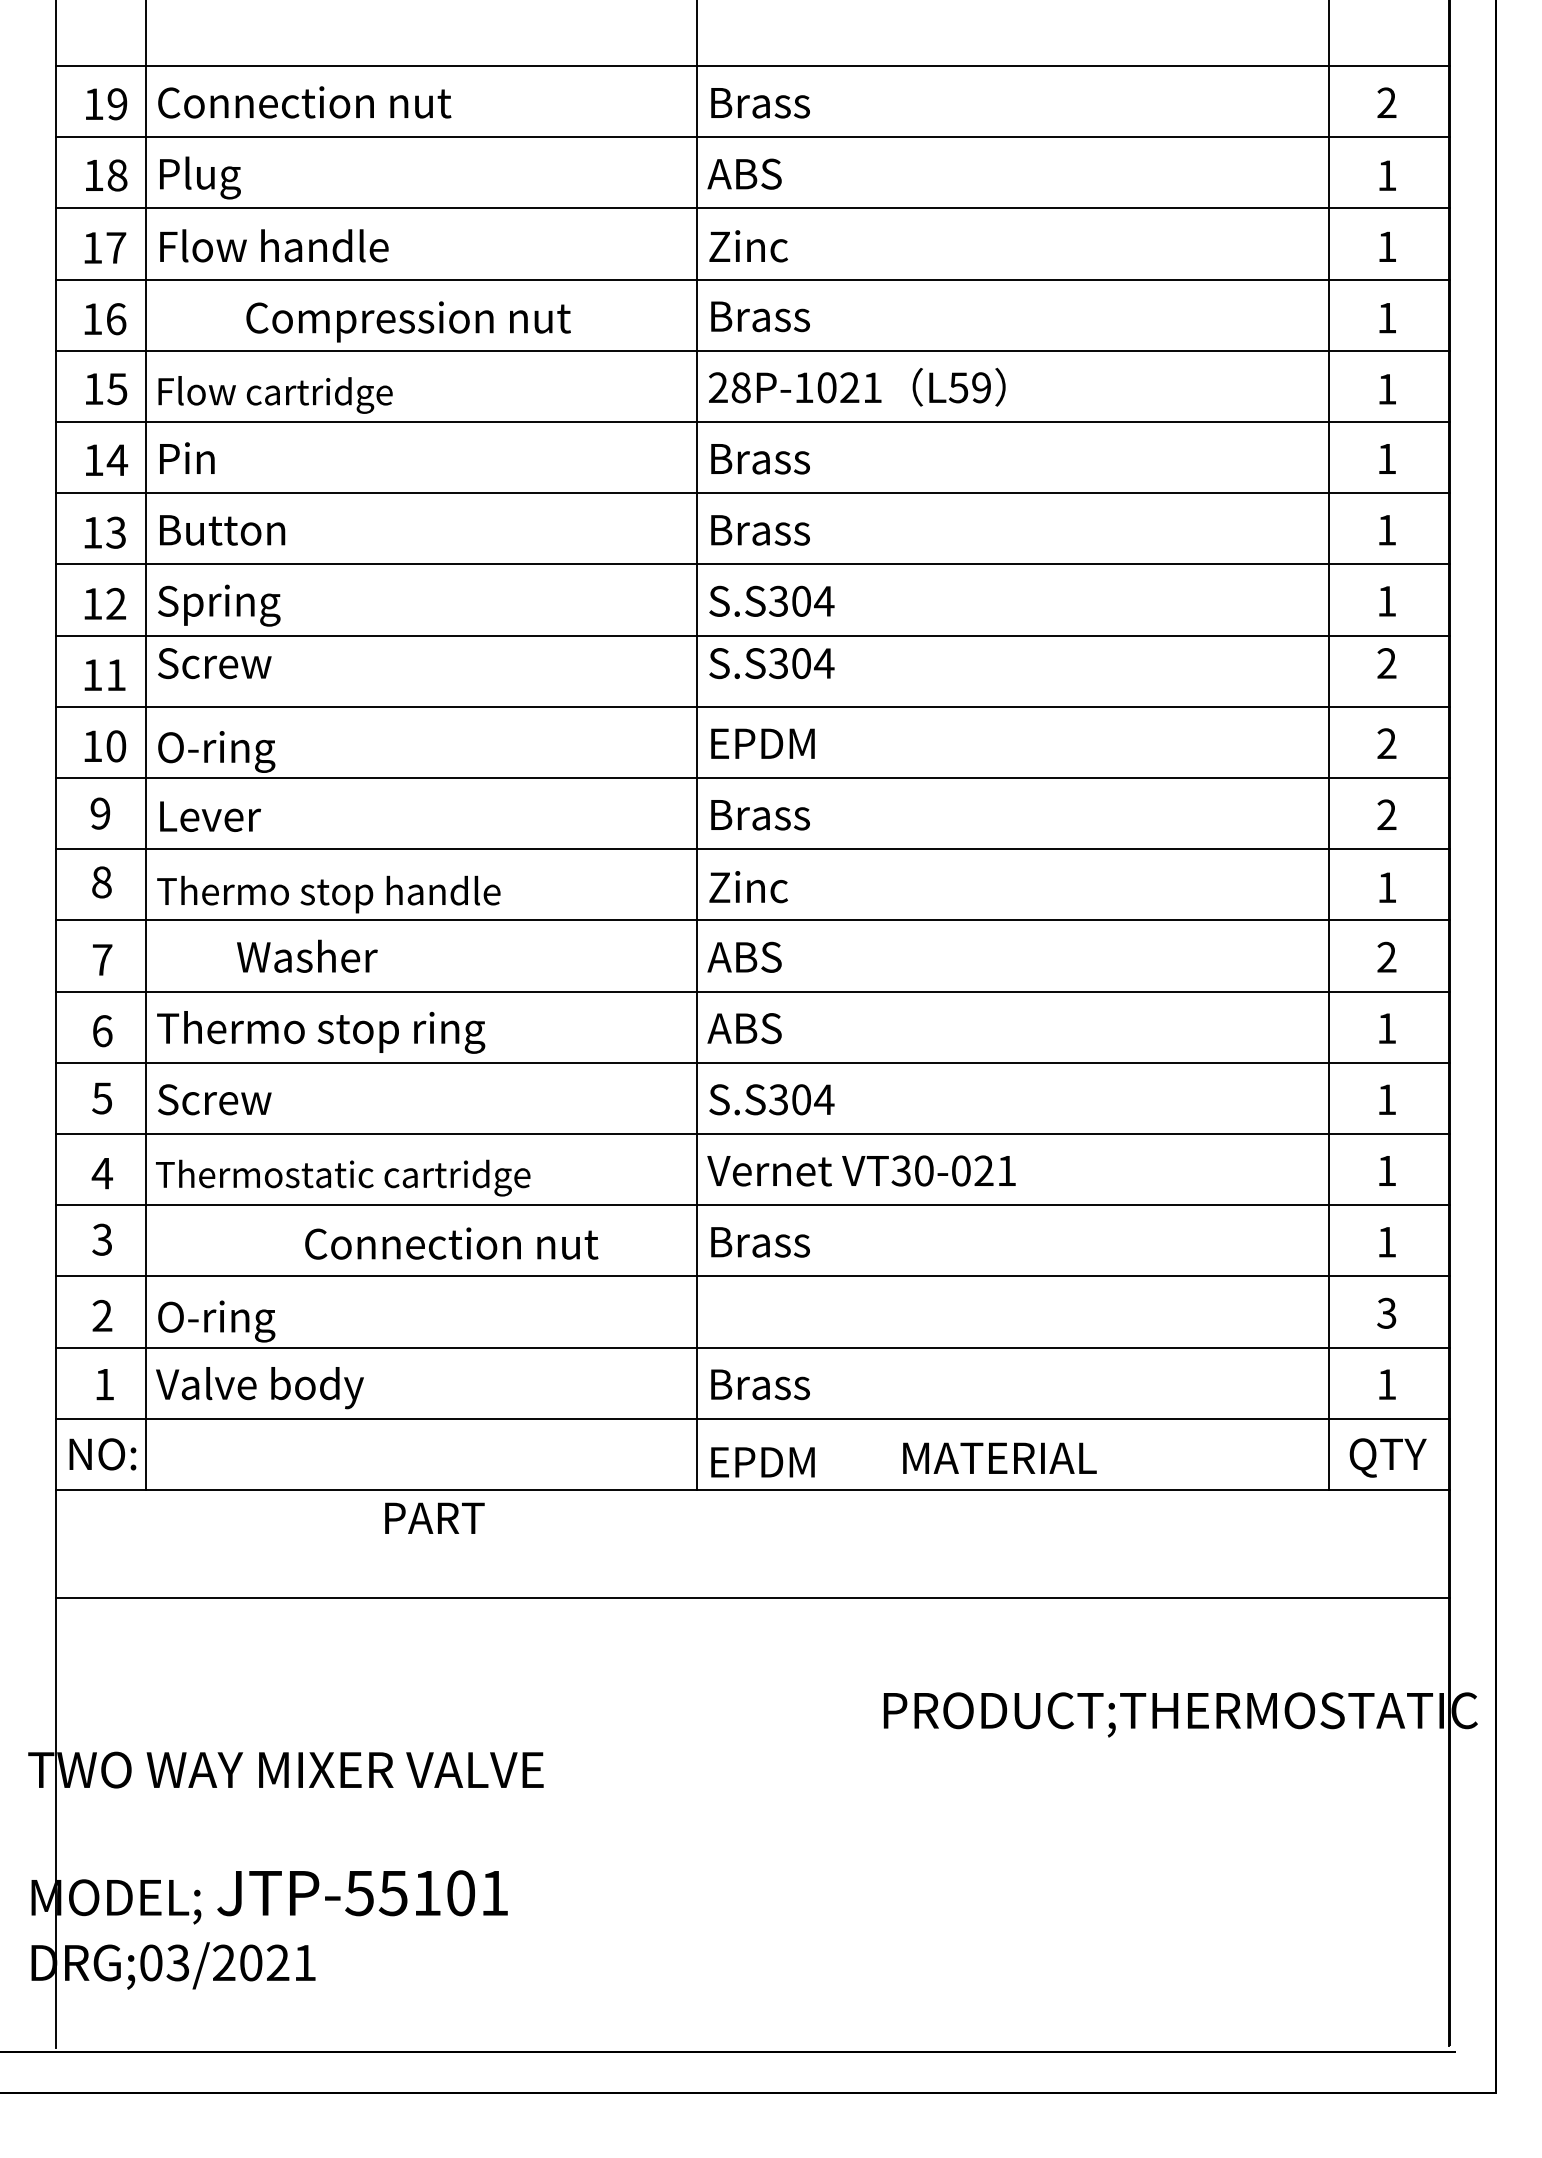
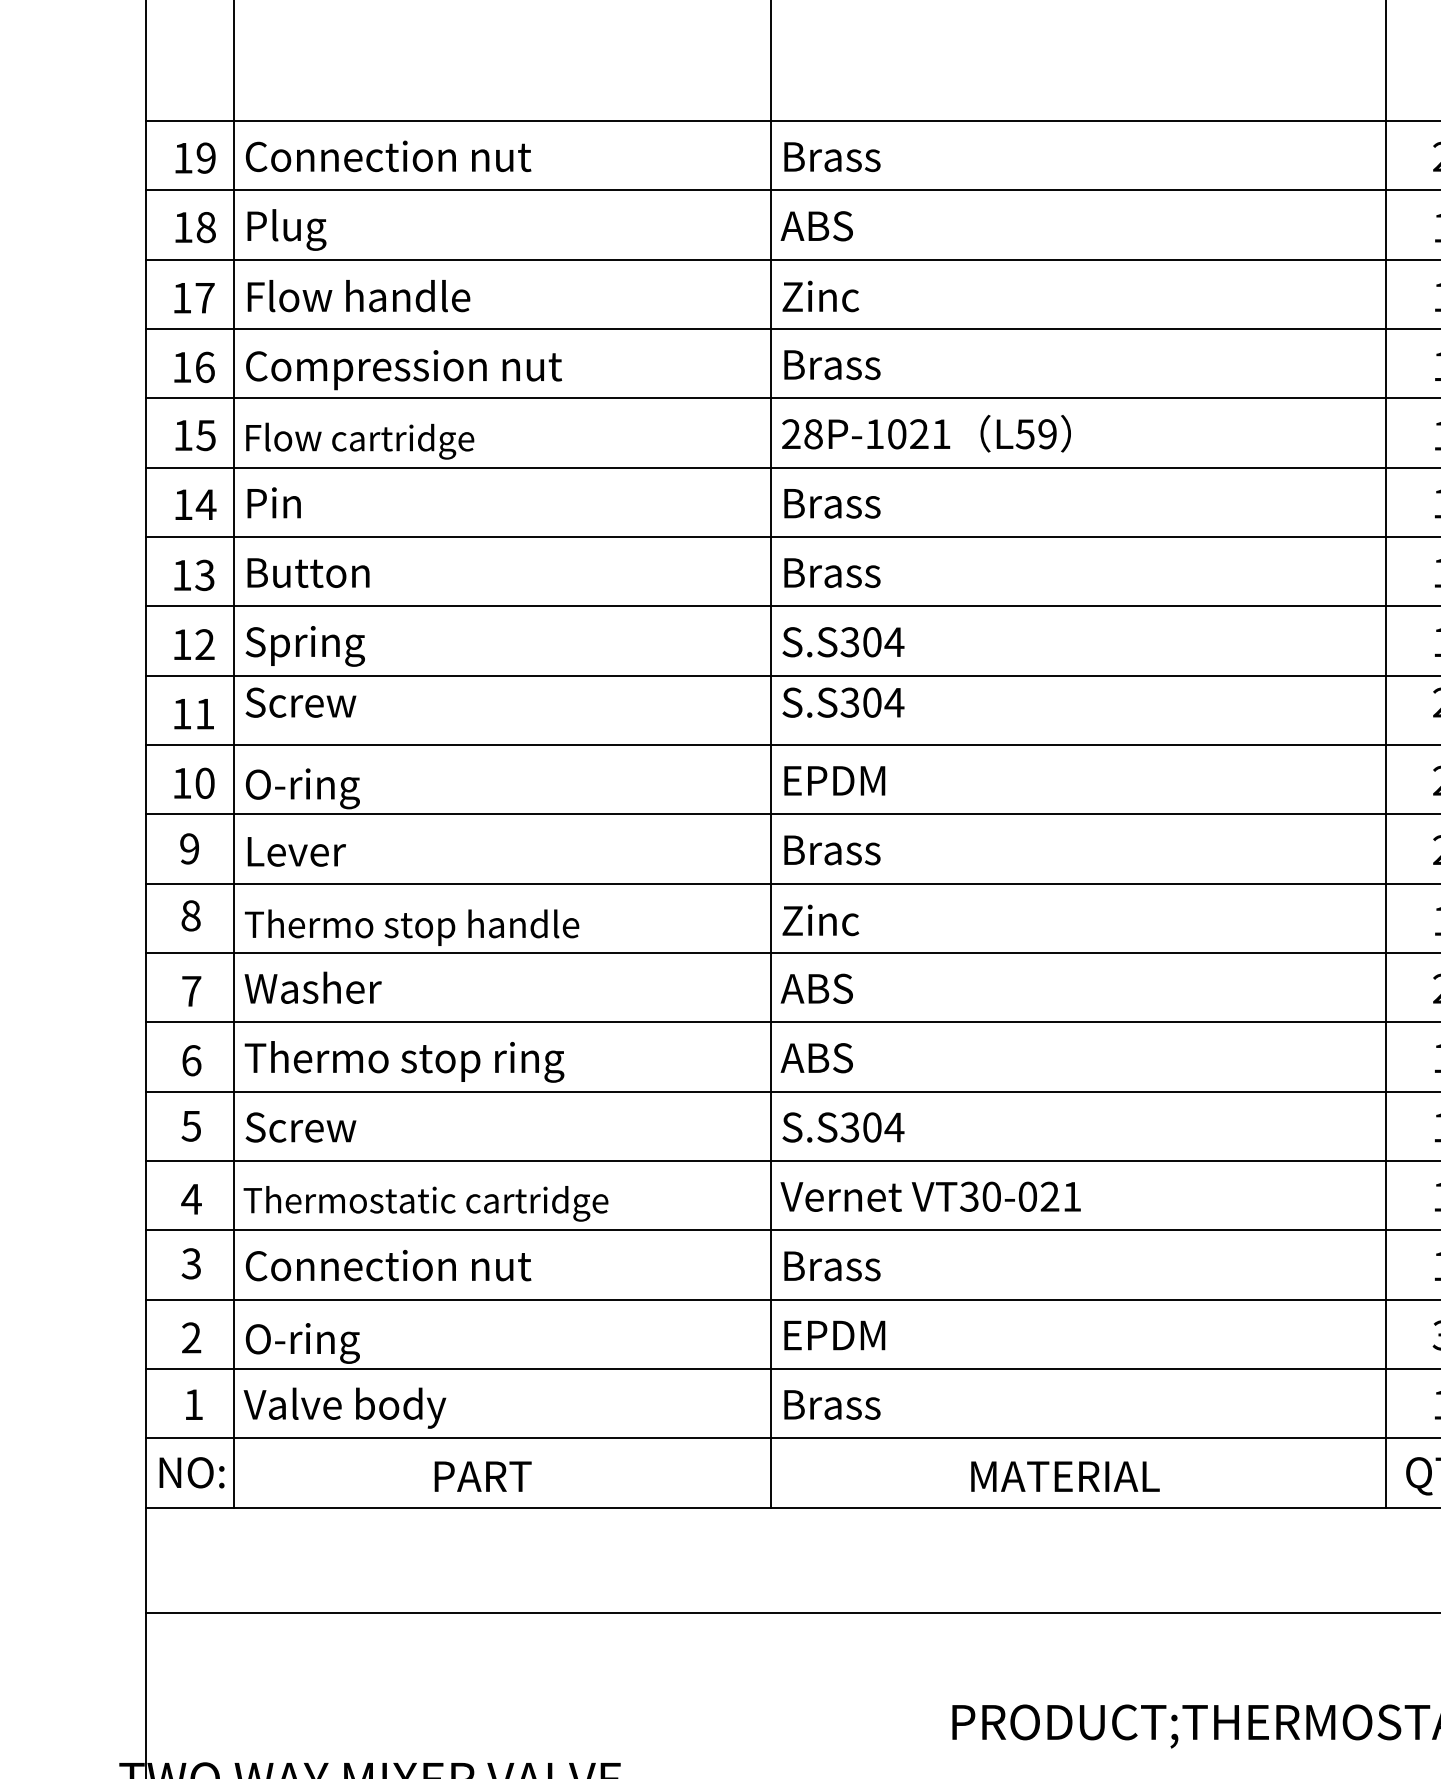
text: (408, 321) -> (403, 369), moved
text: (307, 955) -> (313, 987), moved
text: (451, 1243) -> (388, 1265), moved
text: (762, 1462) -> (834, 1335), moved
text: (434, 1517) -> (482, 1475), moved

